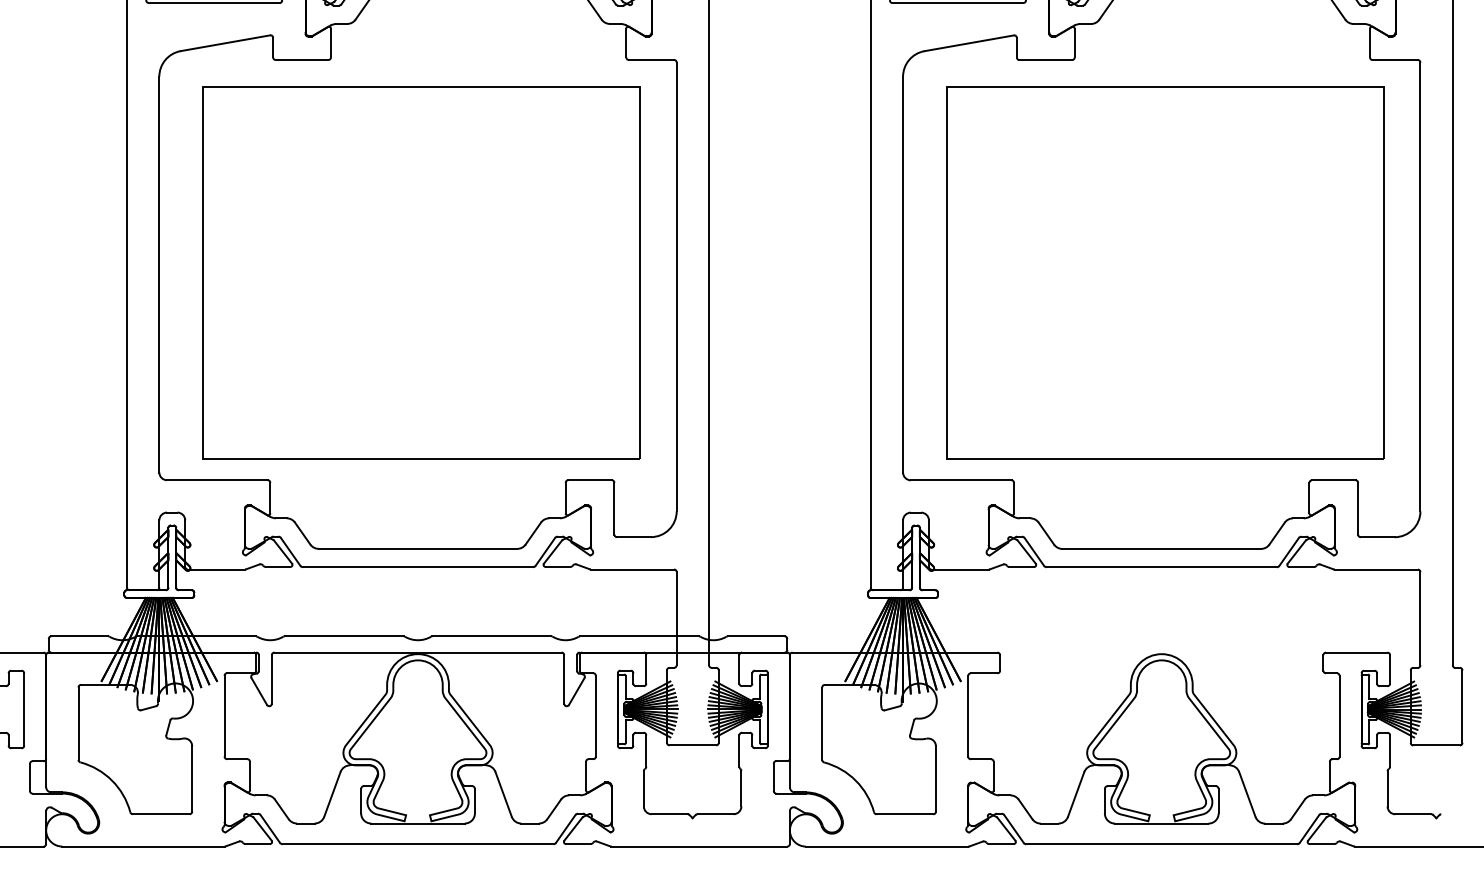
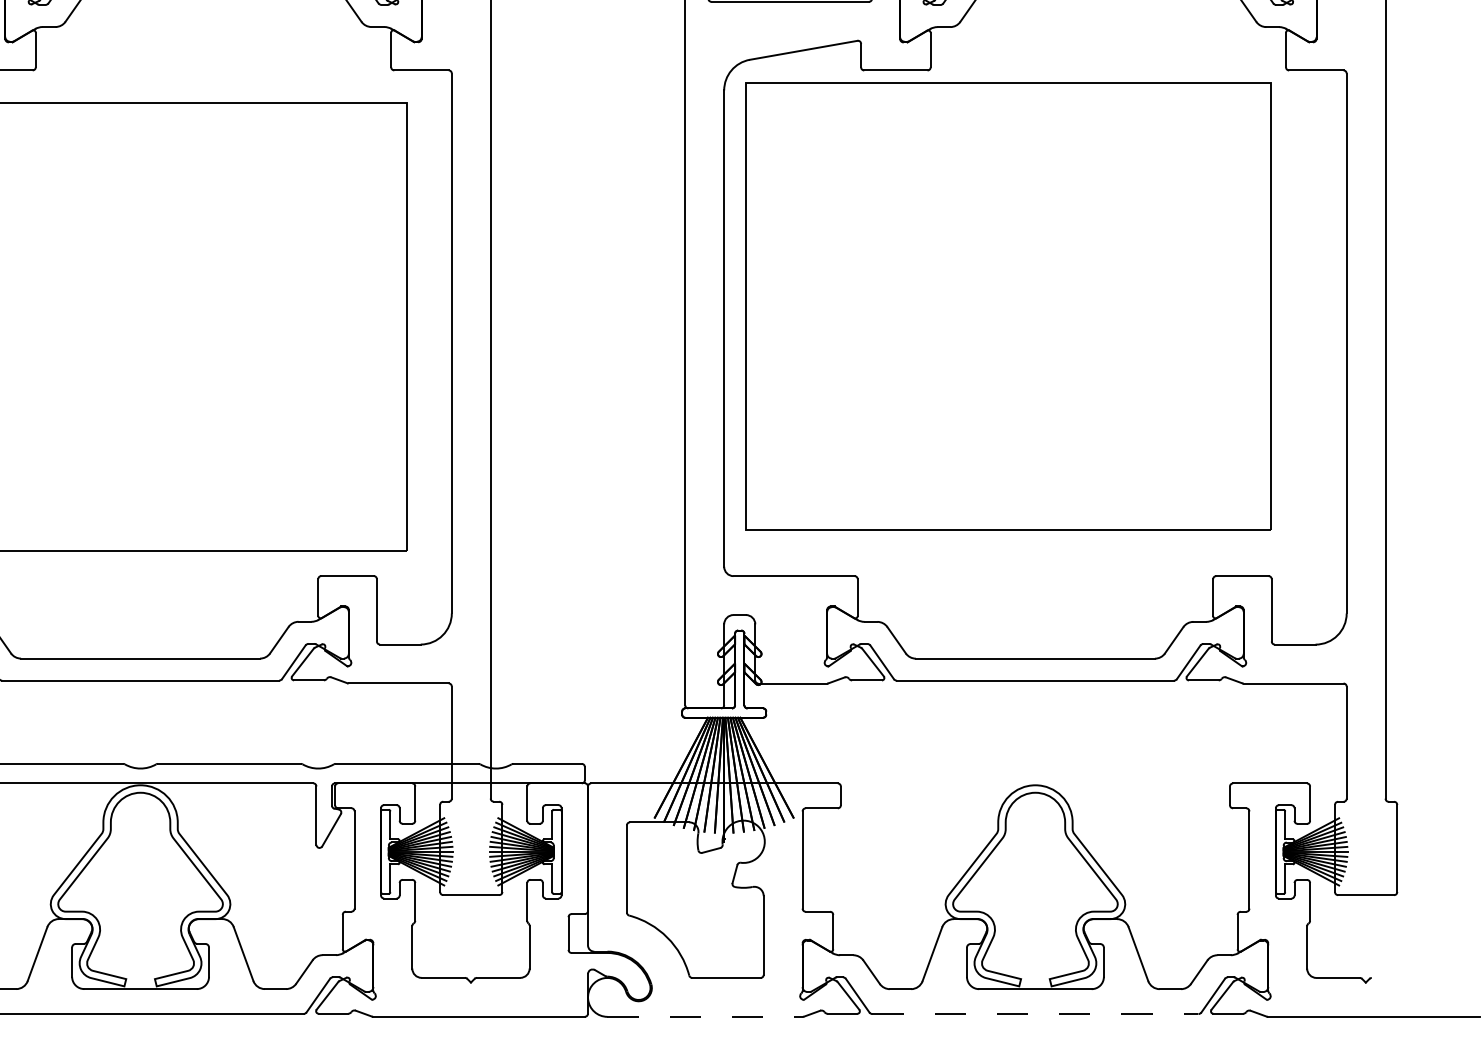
part: (1165, 272) -> (1008, 305), moved
line: (1162, 844) -> (1036, 1014), solid -> dashed
line: (887, 846) -> (705, 1016), solid -> dashed

